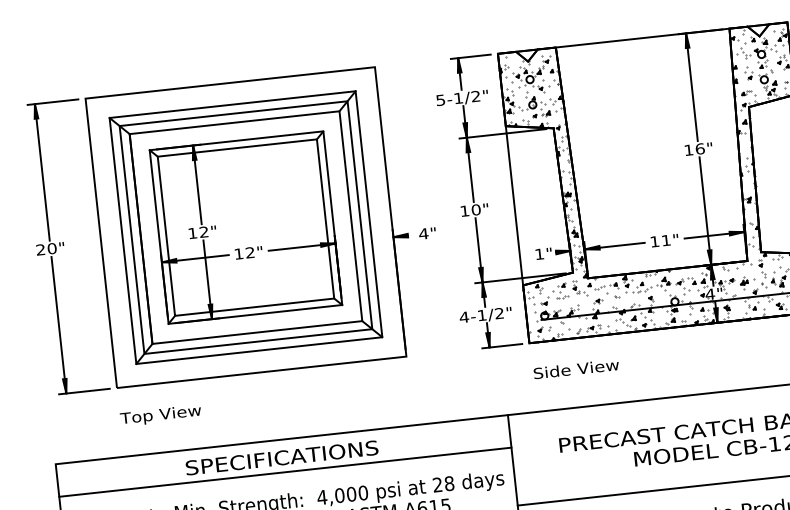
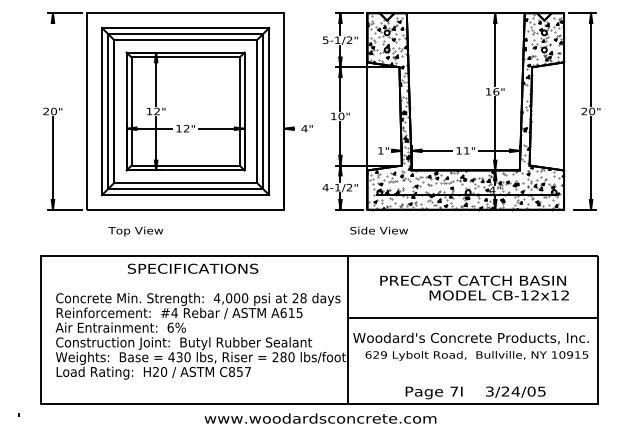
line: (41, 172) -> (52, 59), removed
text: (575, 369) -> (378, 230), moved
text: (160, 415) -> (135, 231), moved
line: (284, 472) -> (193, 278), removed

